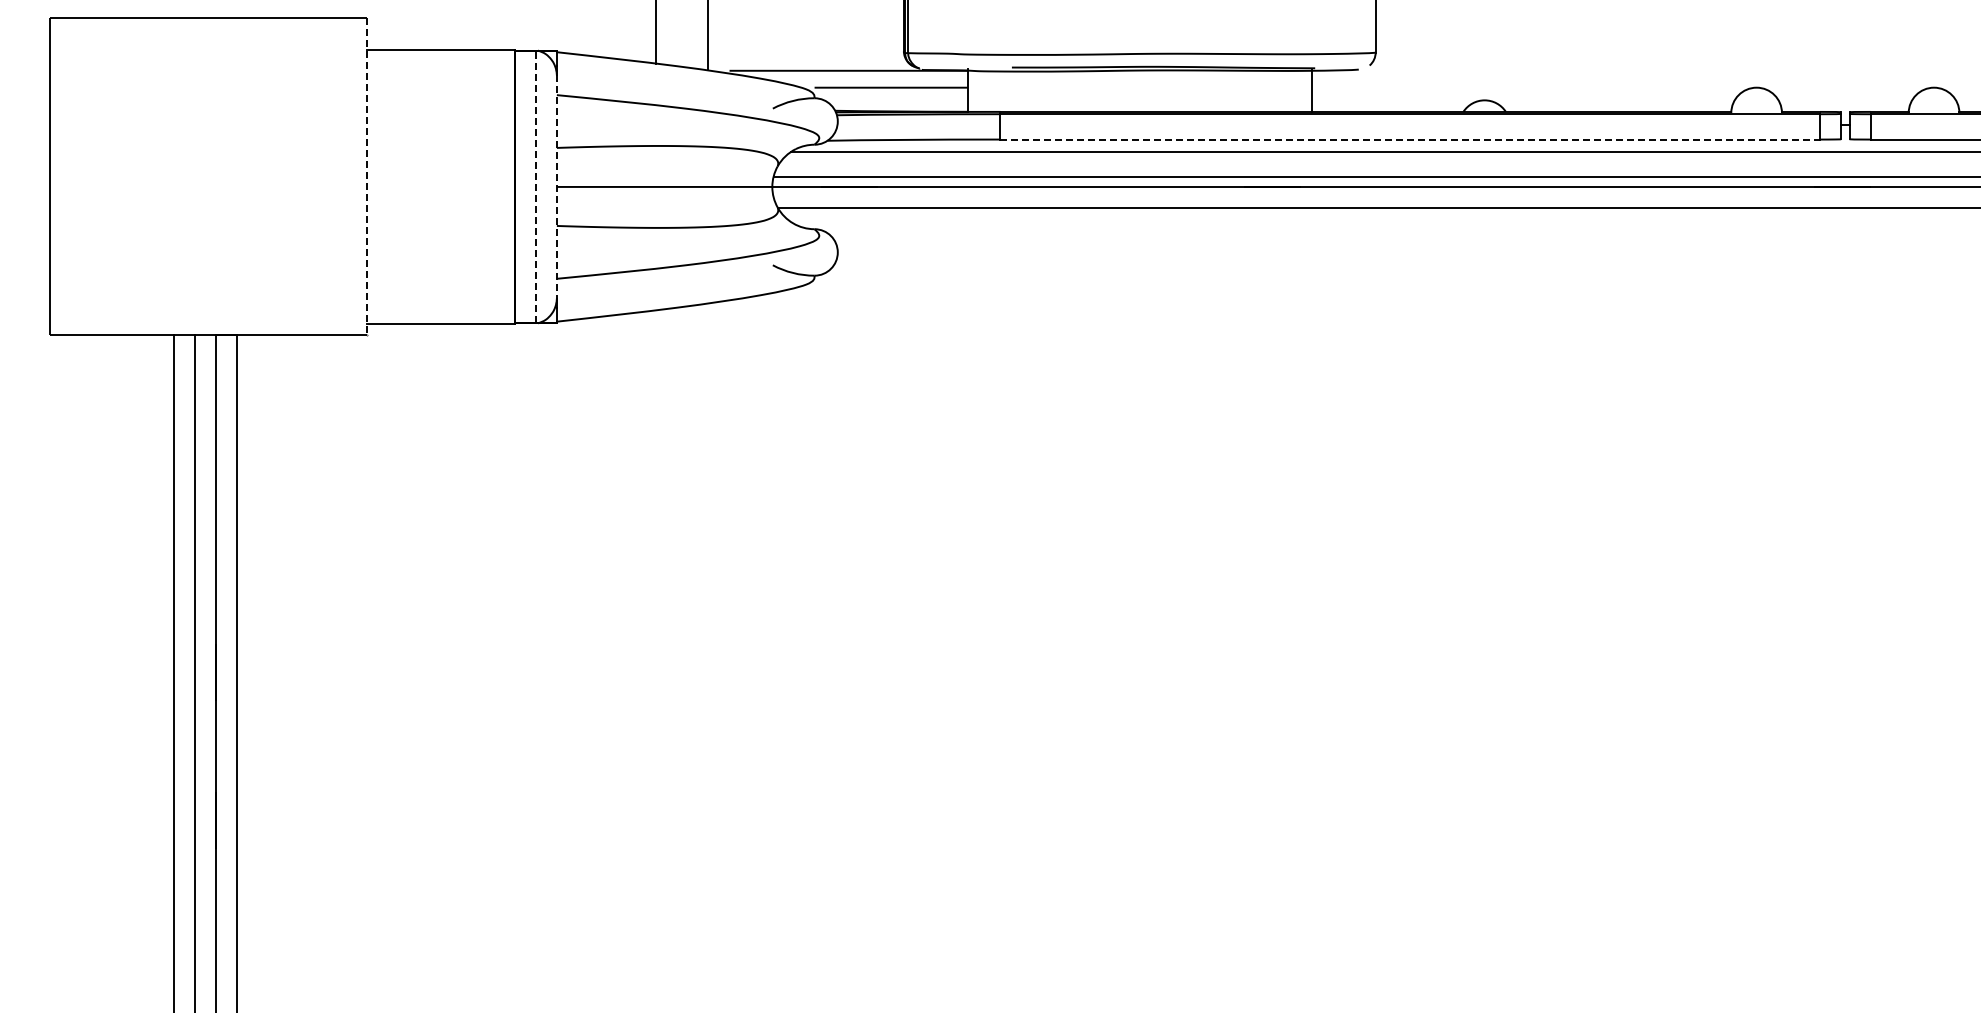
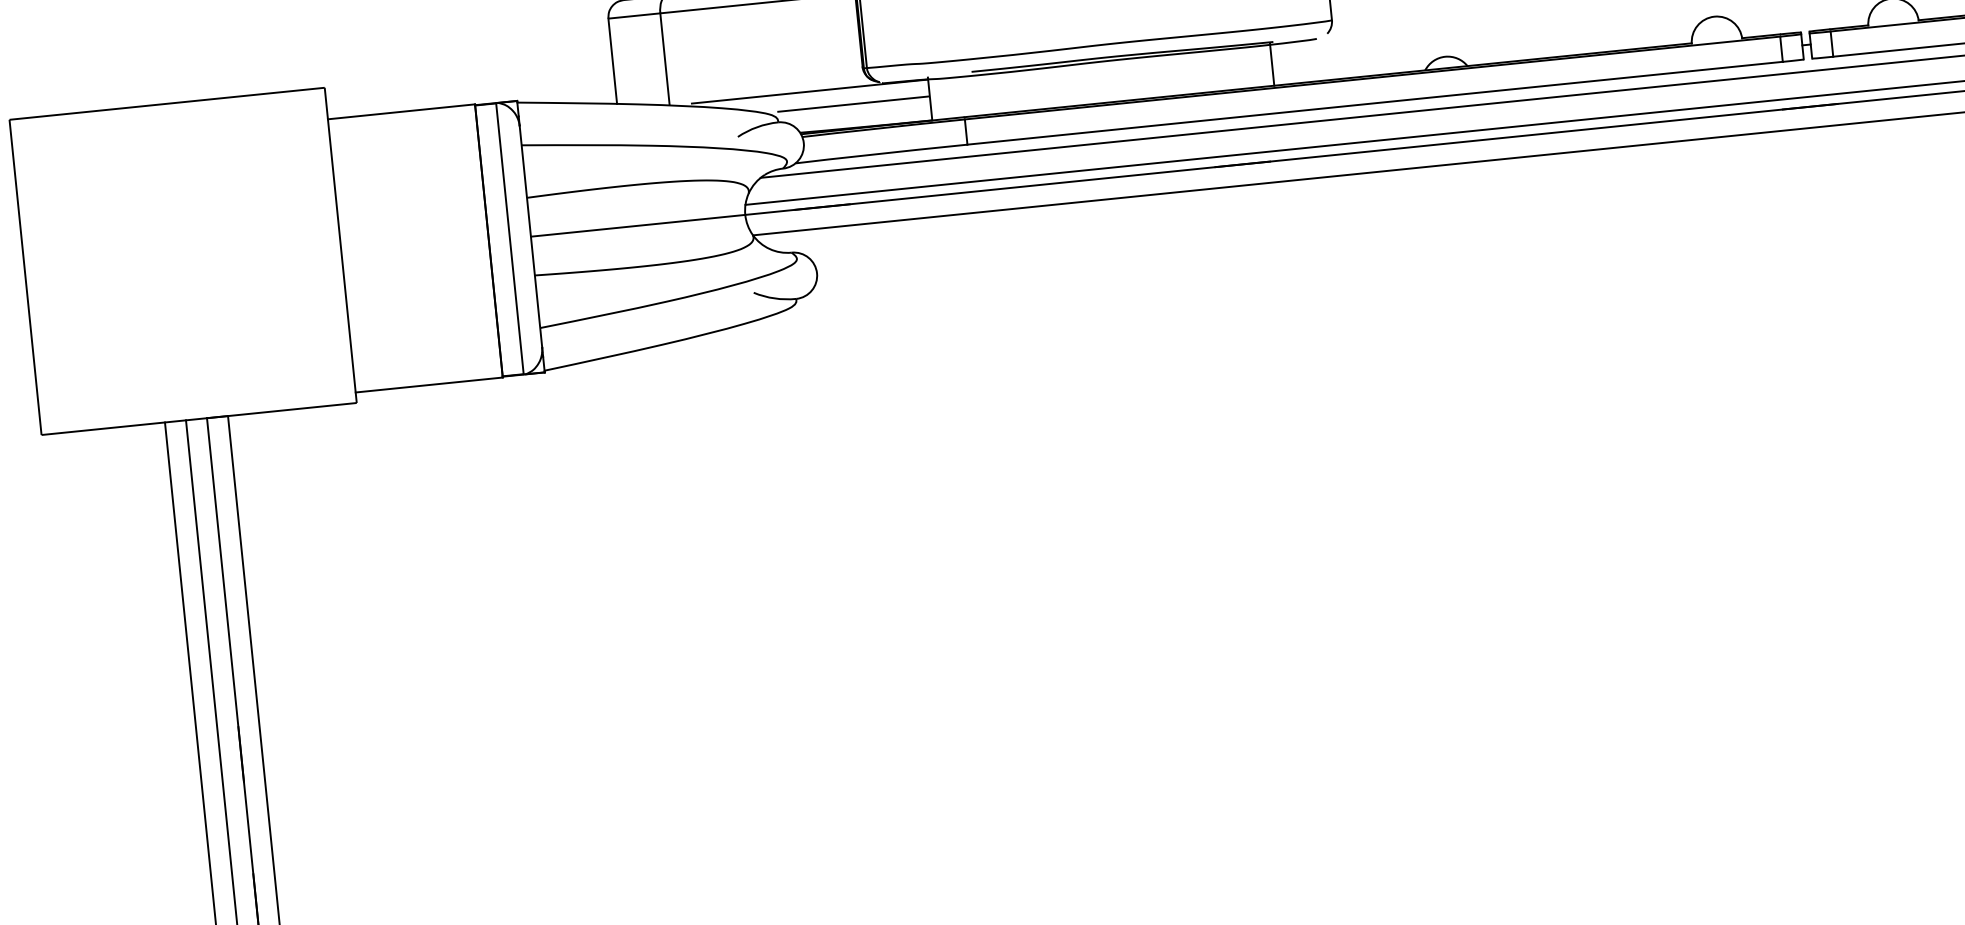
line: (1410, 139) -> (1375, 103), dashed -> solid
line: (366, 176) -> (340, 245), dashed -> solid
line: (535, 186) -> (509, 238), dashed -> solid
line: (556, 186) -> (530, 236), dashed -> solid

